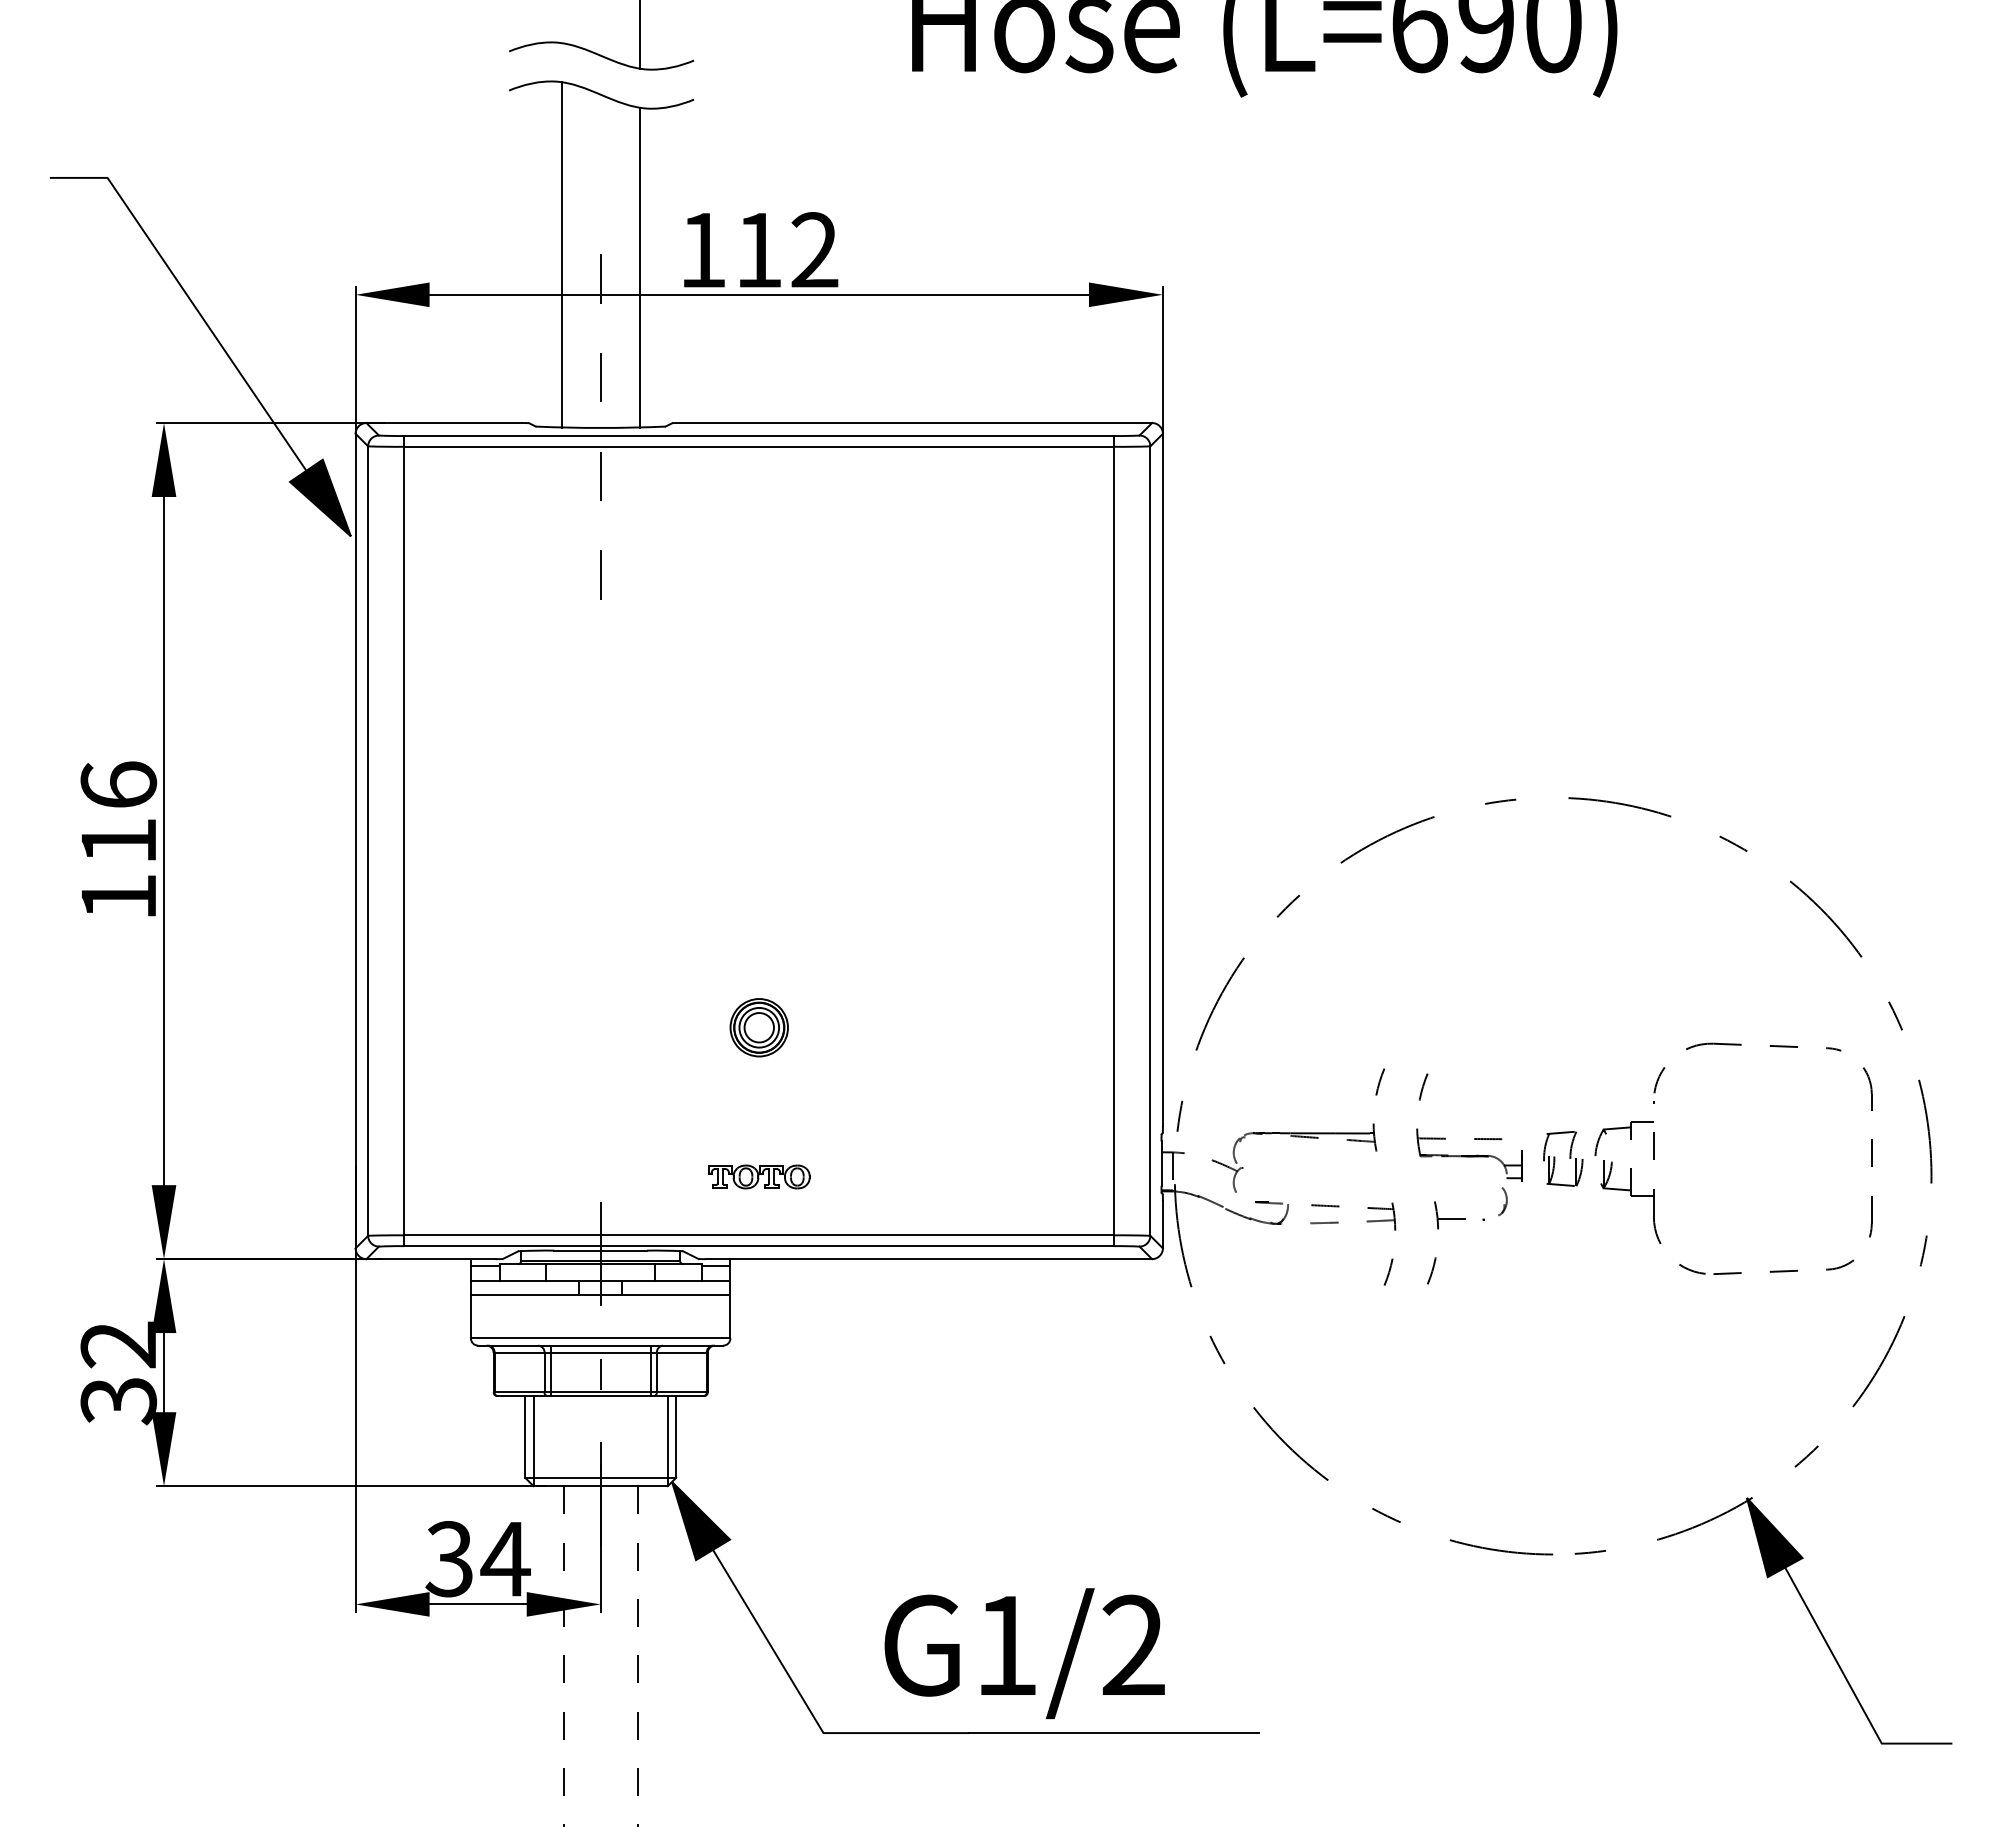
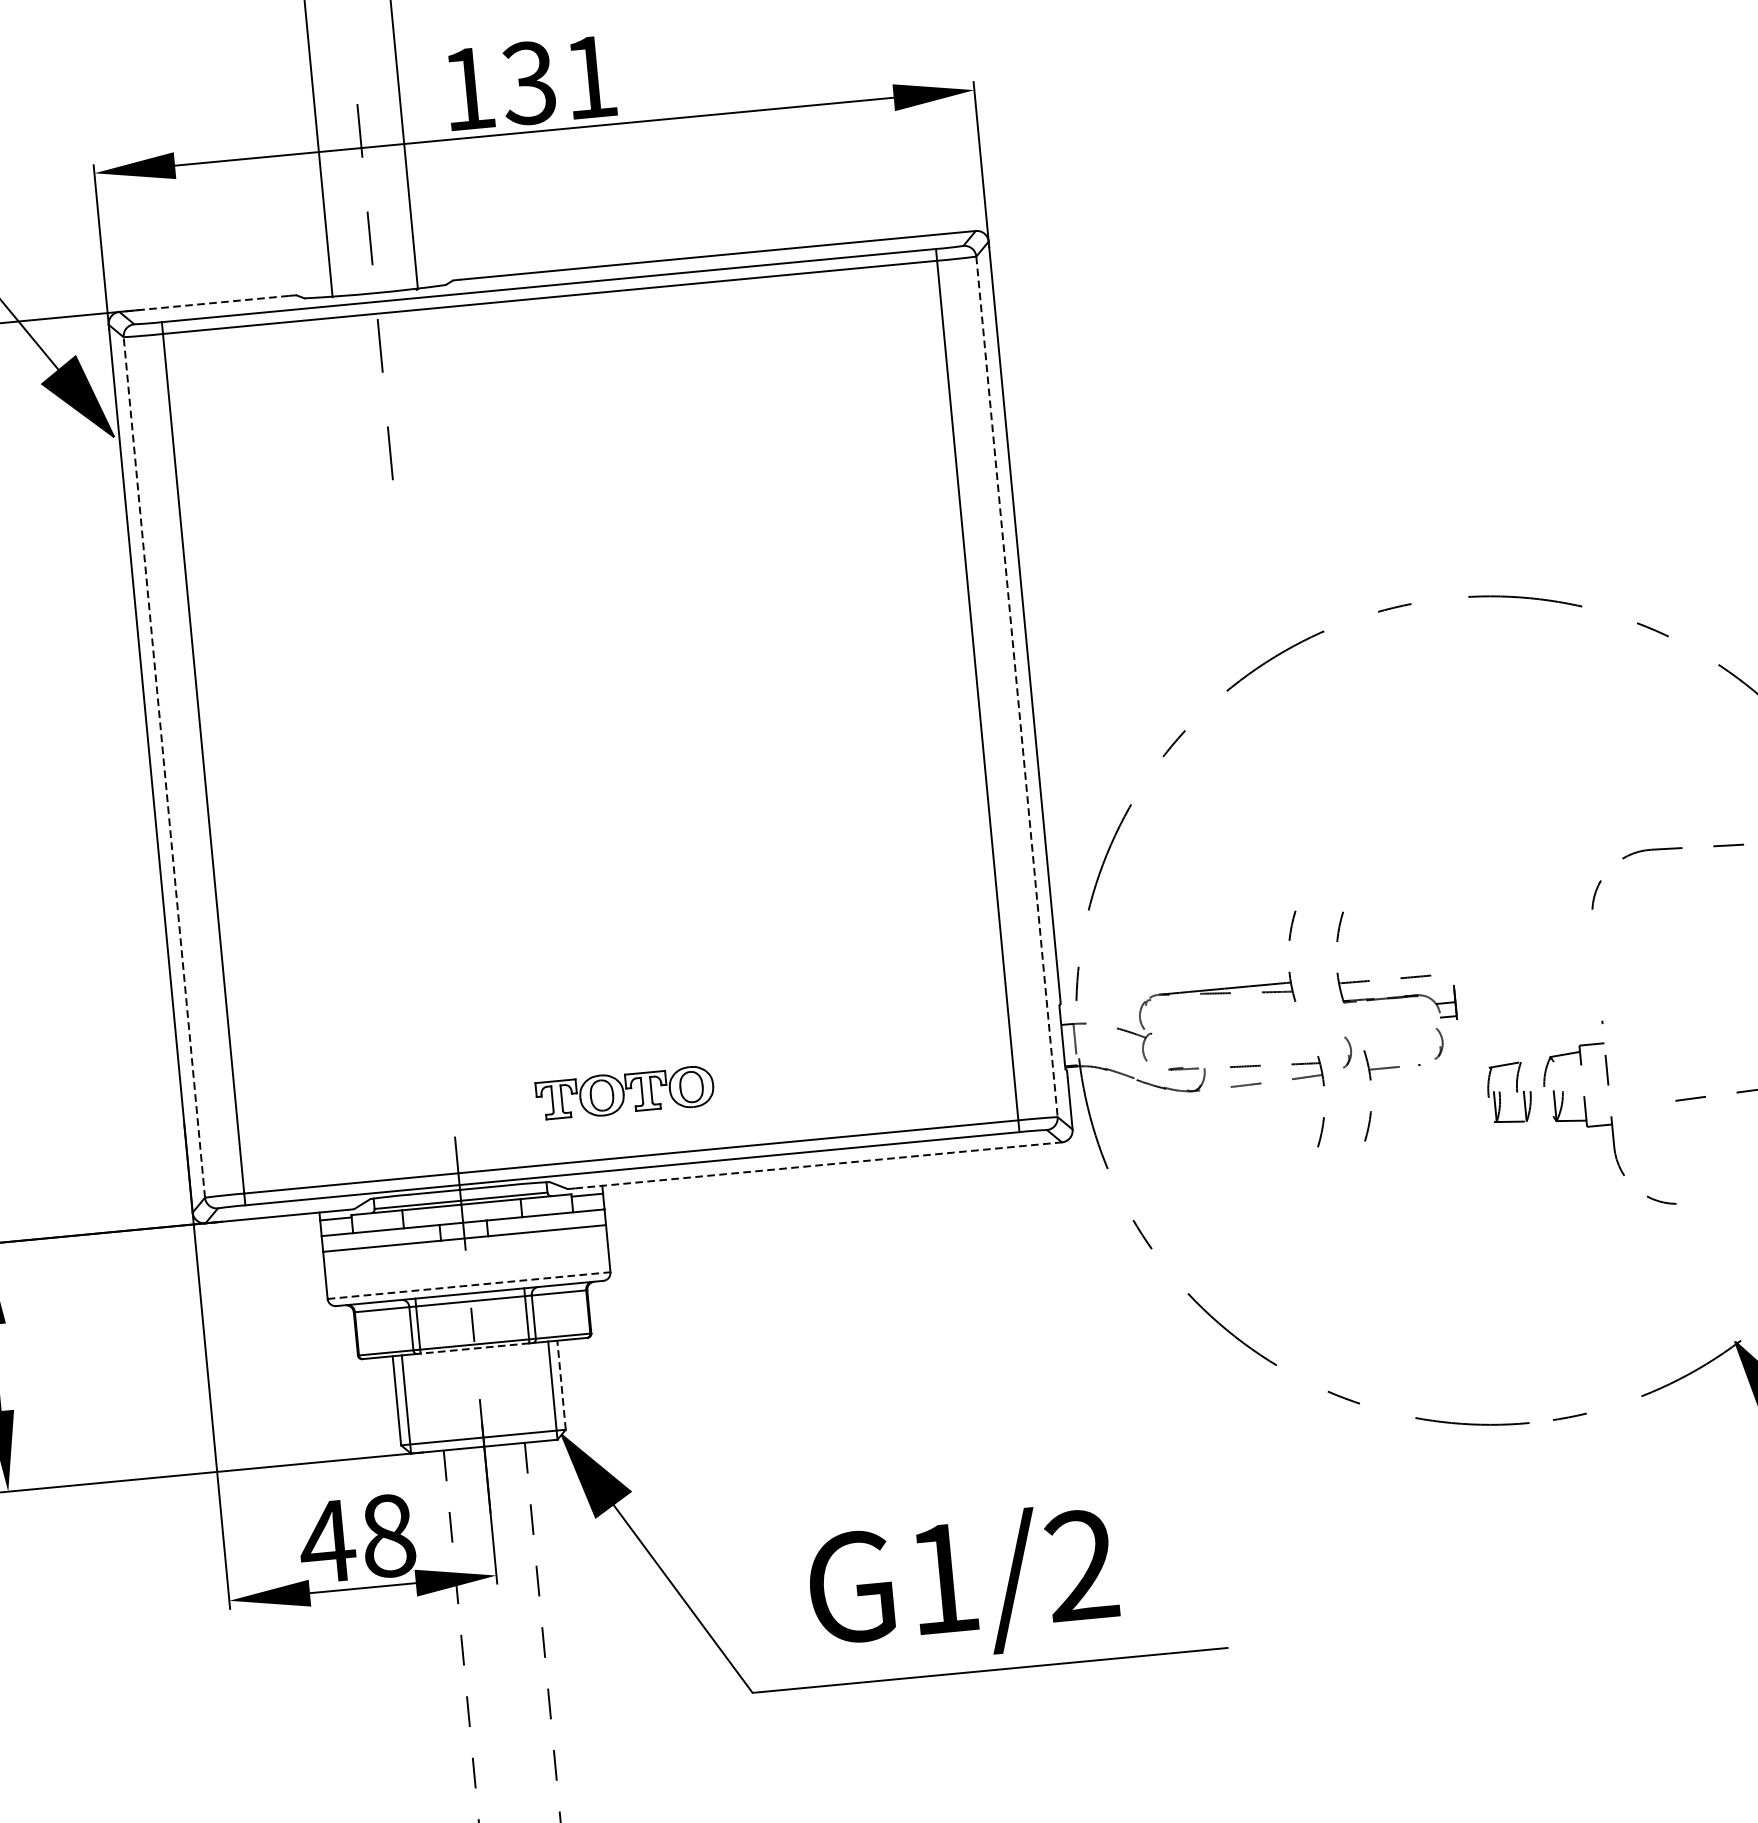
text: (786, 250) -> (559, 80), 112 -> 131
line: (444, 423) -> (204, 304), solid -> dashed
line: (368, 841) -> (164, 767), solid -> dashed
line: (1150, 841) -> (1017, 687), solid -> dashed
part: (758, 1027) -> (609, 930), removed
part: (759, 1176) -> (625, 1092), size x1.6
part: (1624, 1187) -> (1579, 1118), moved
part: (1418, 1201) -> (1346, 1052), added
line: (929, 1259) -> (819, 1165), solid -> dashed
line: (600, 1338) -> (468, 1285), solid -> dashed
line: (600, 1396) -> (474, 1348), solid -> dashed
line: (676, 1436) -> (561, 1384), solid -> dashed
text: (477, 1559) -> (357, 1539), 34 -> 48

